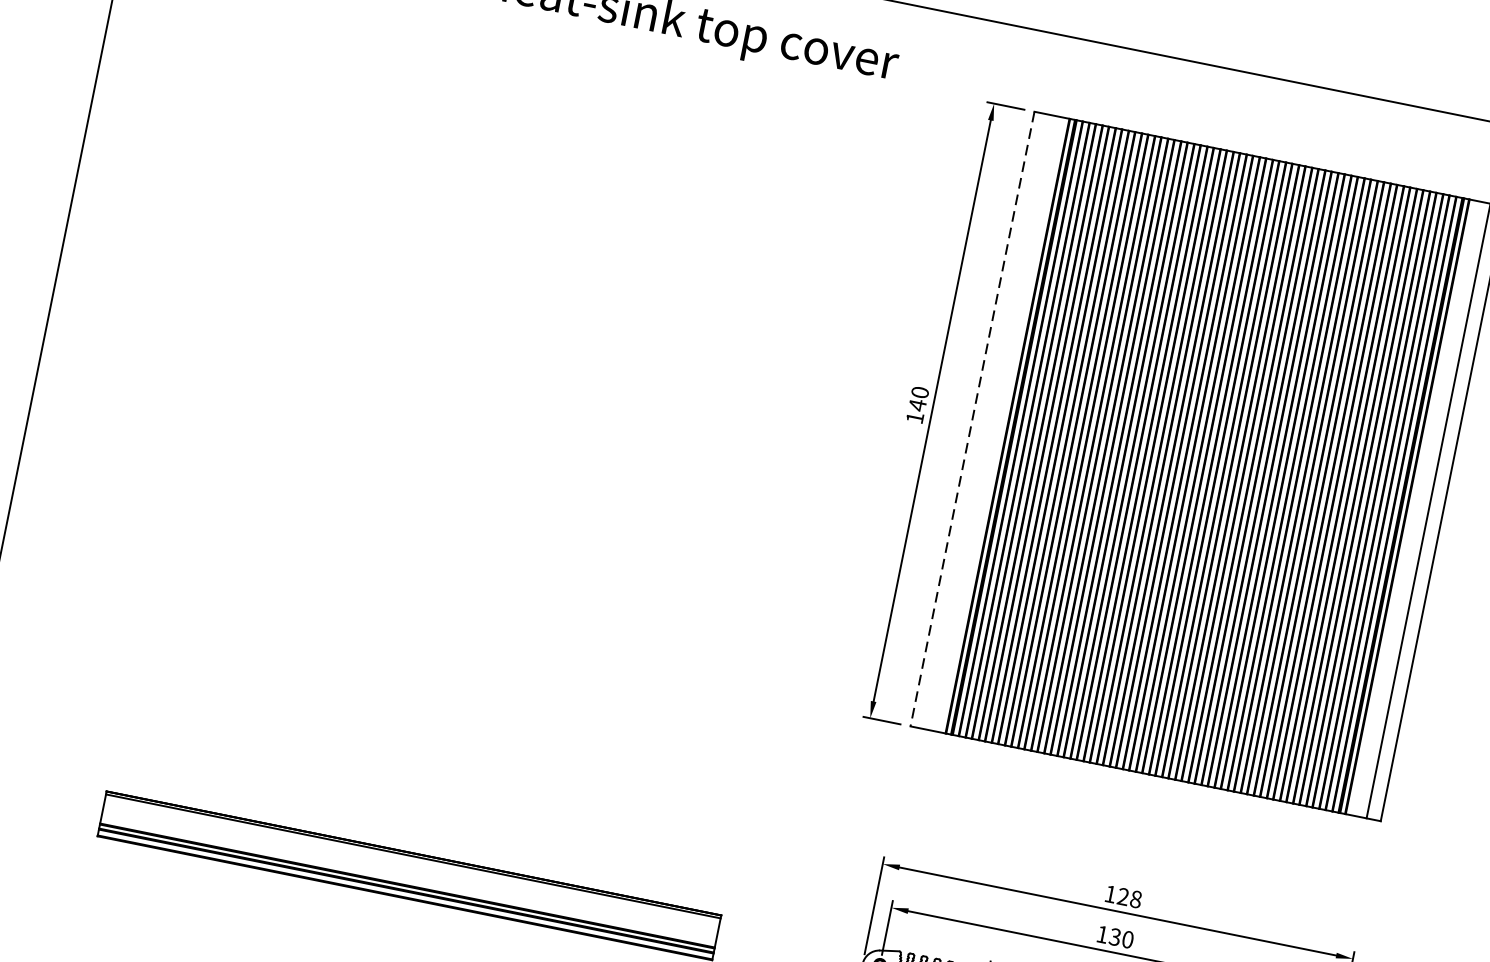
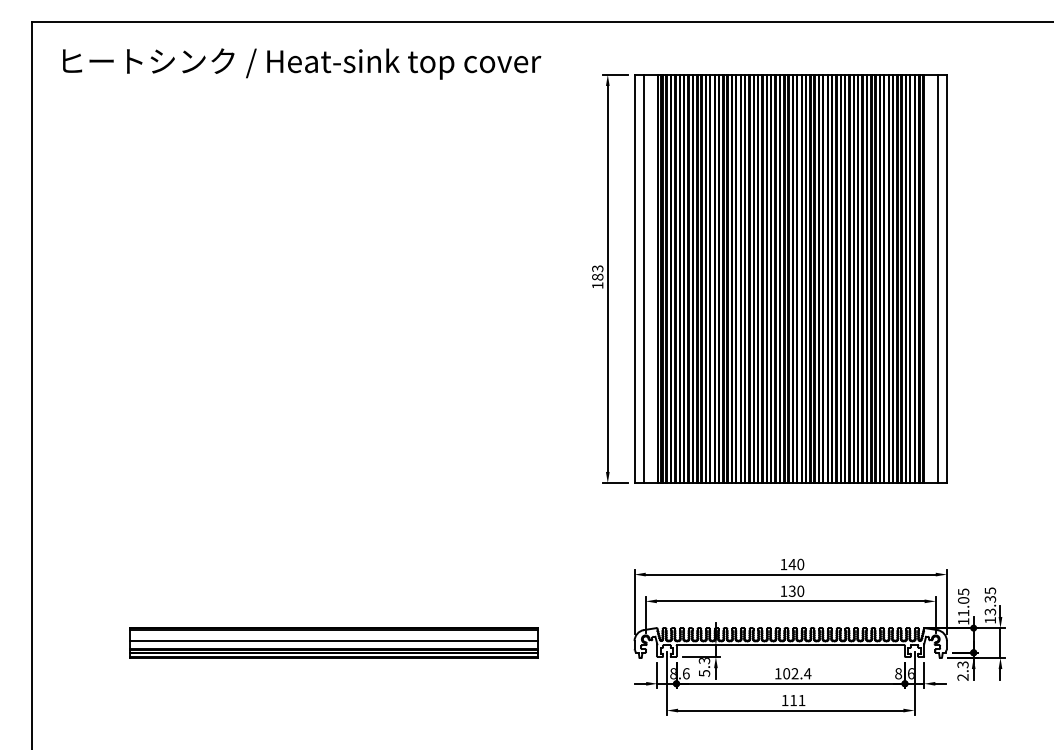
text: (918, 398) -> (597, 272), 140 -> 183
line: (972, 419) -> (634, 279), dashed -> solid
line: (986, 421) -> (643, 278), added
line: (409, 873) -> (333, 641), added
text: (1129, 898) -> (796, 564), 128 -> 140

